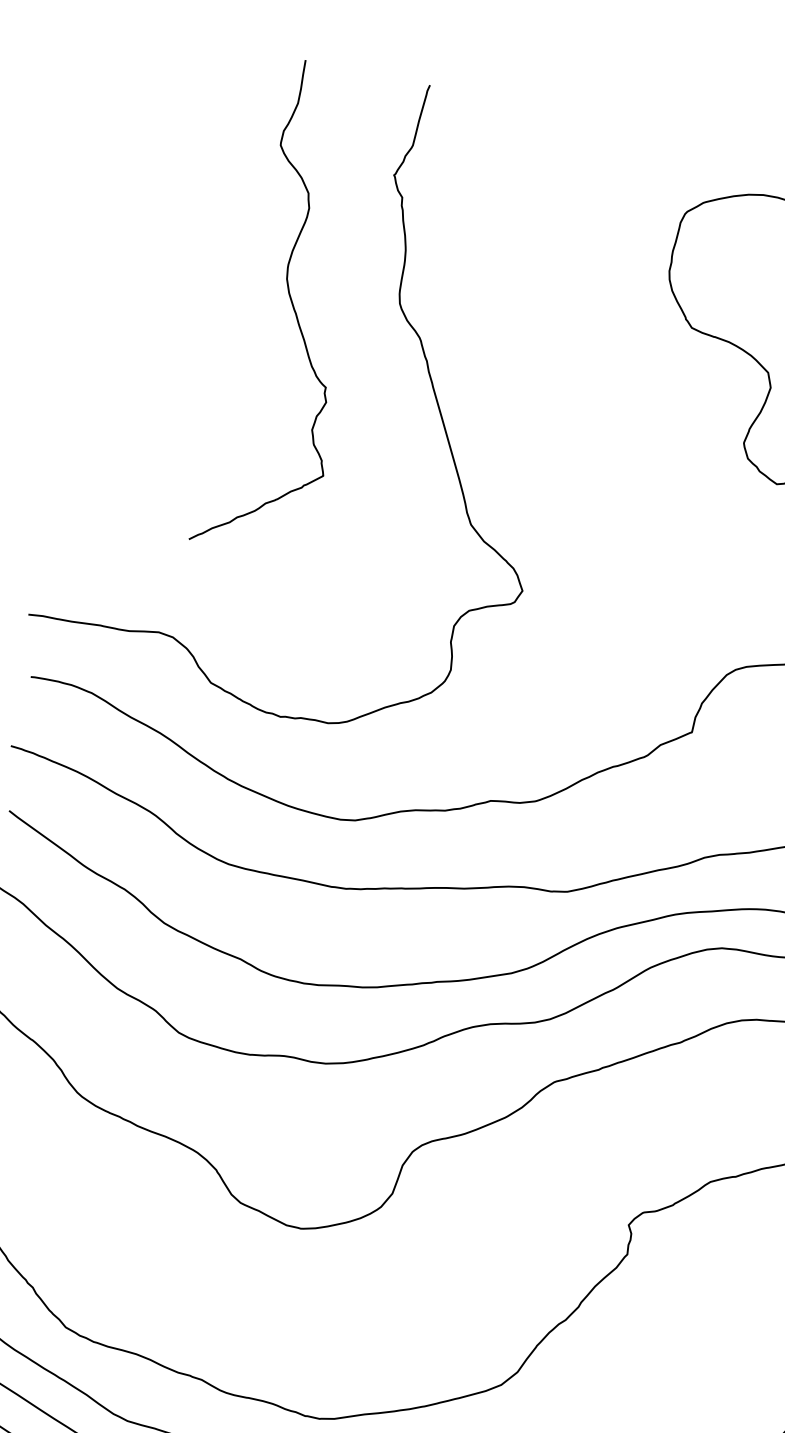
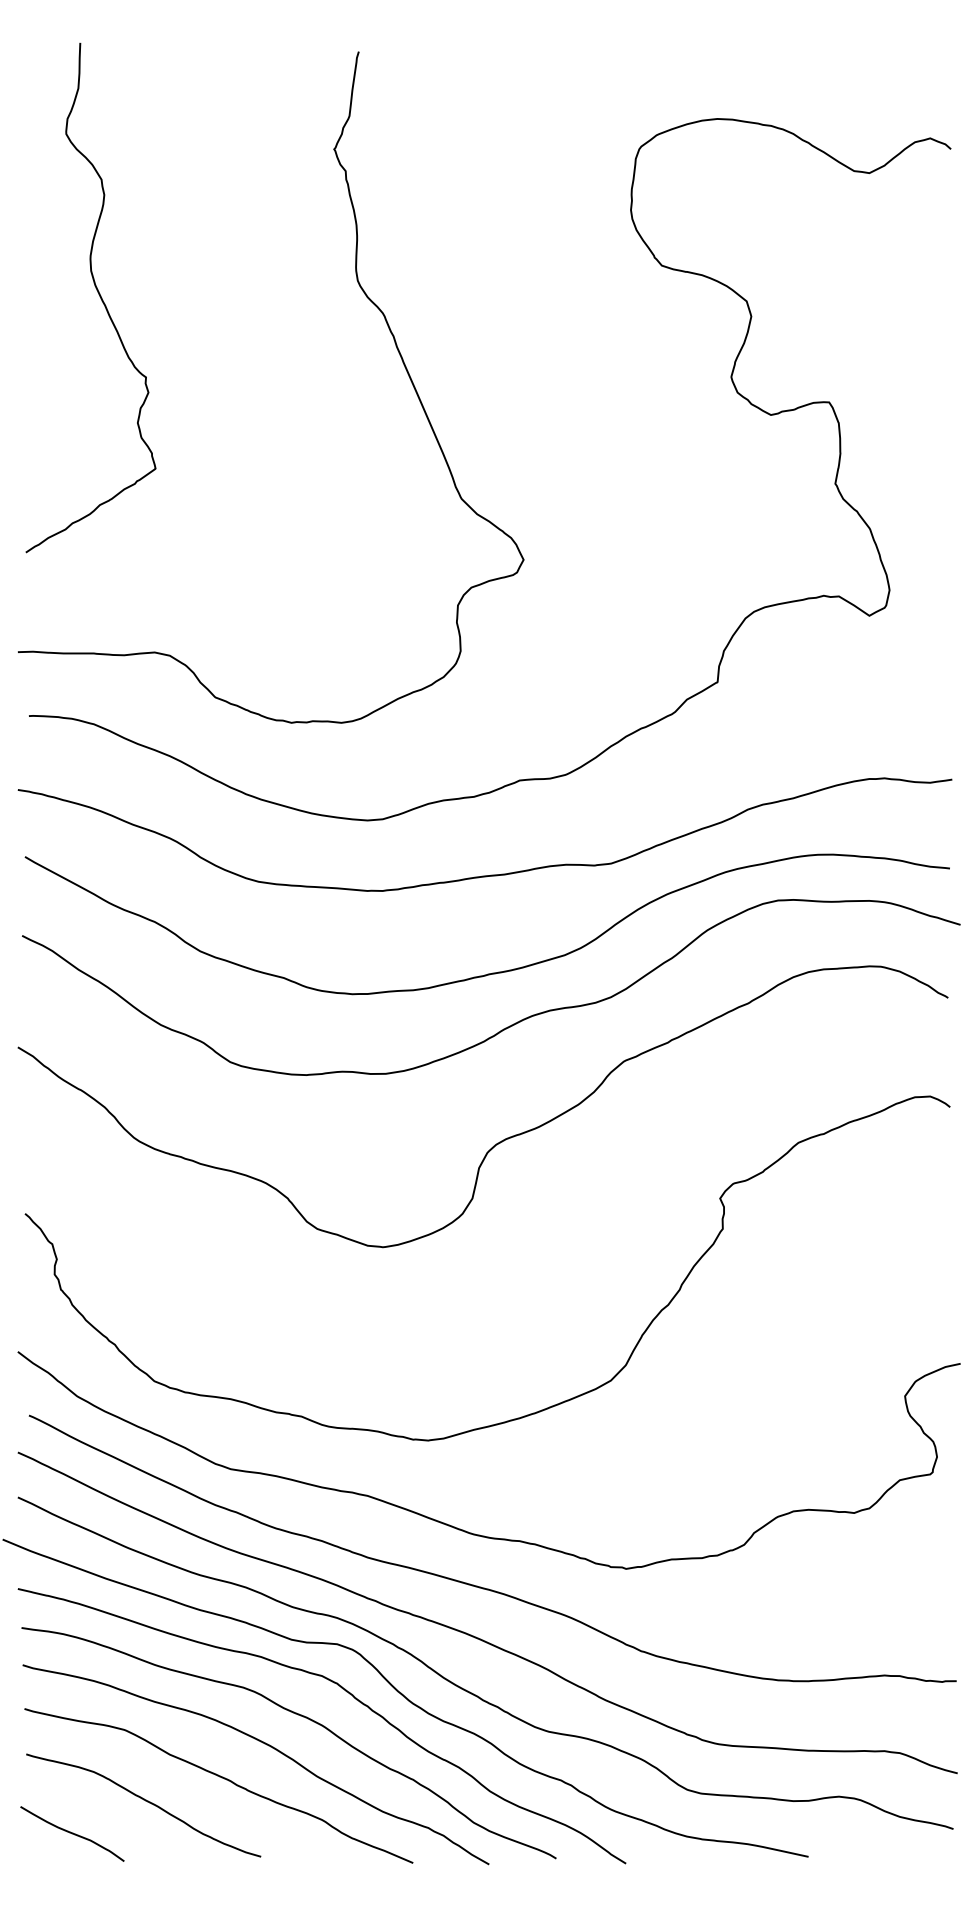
curve: (291, 302) -> (98, 294), moved

